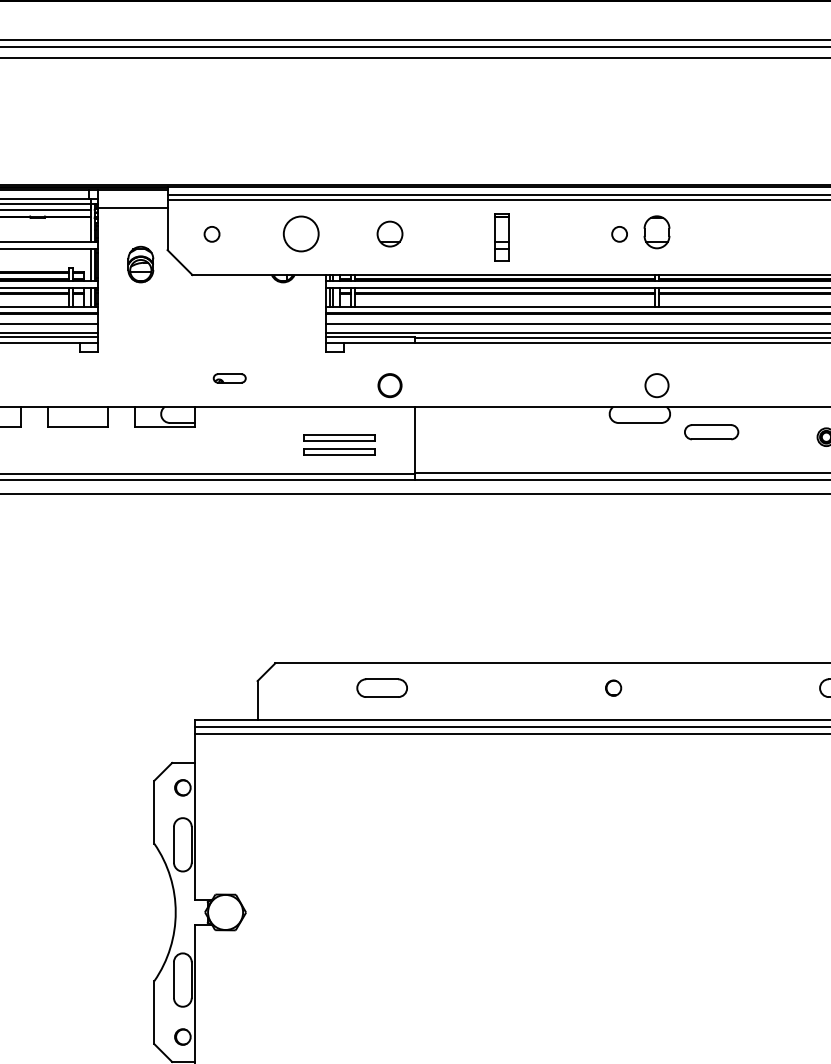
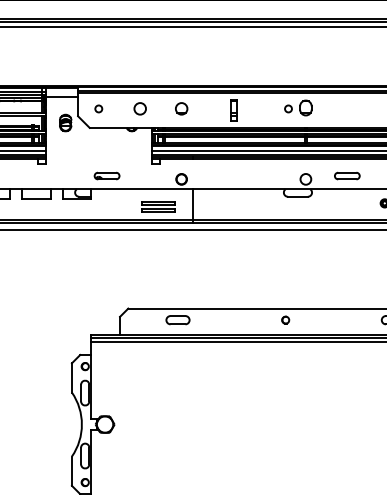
circle: (299, 233) -> (139, 108), size x0.71
part: (228, 377) -> (106, 175), size x1.67
part: (712, 431) -> (347, 175), moved

